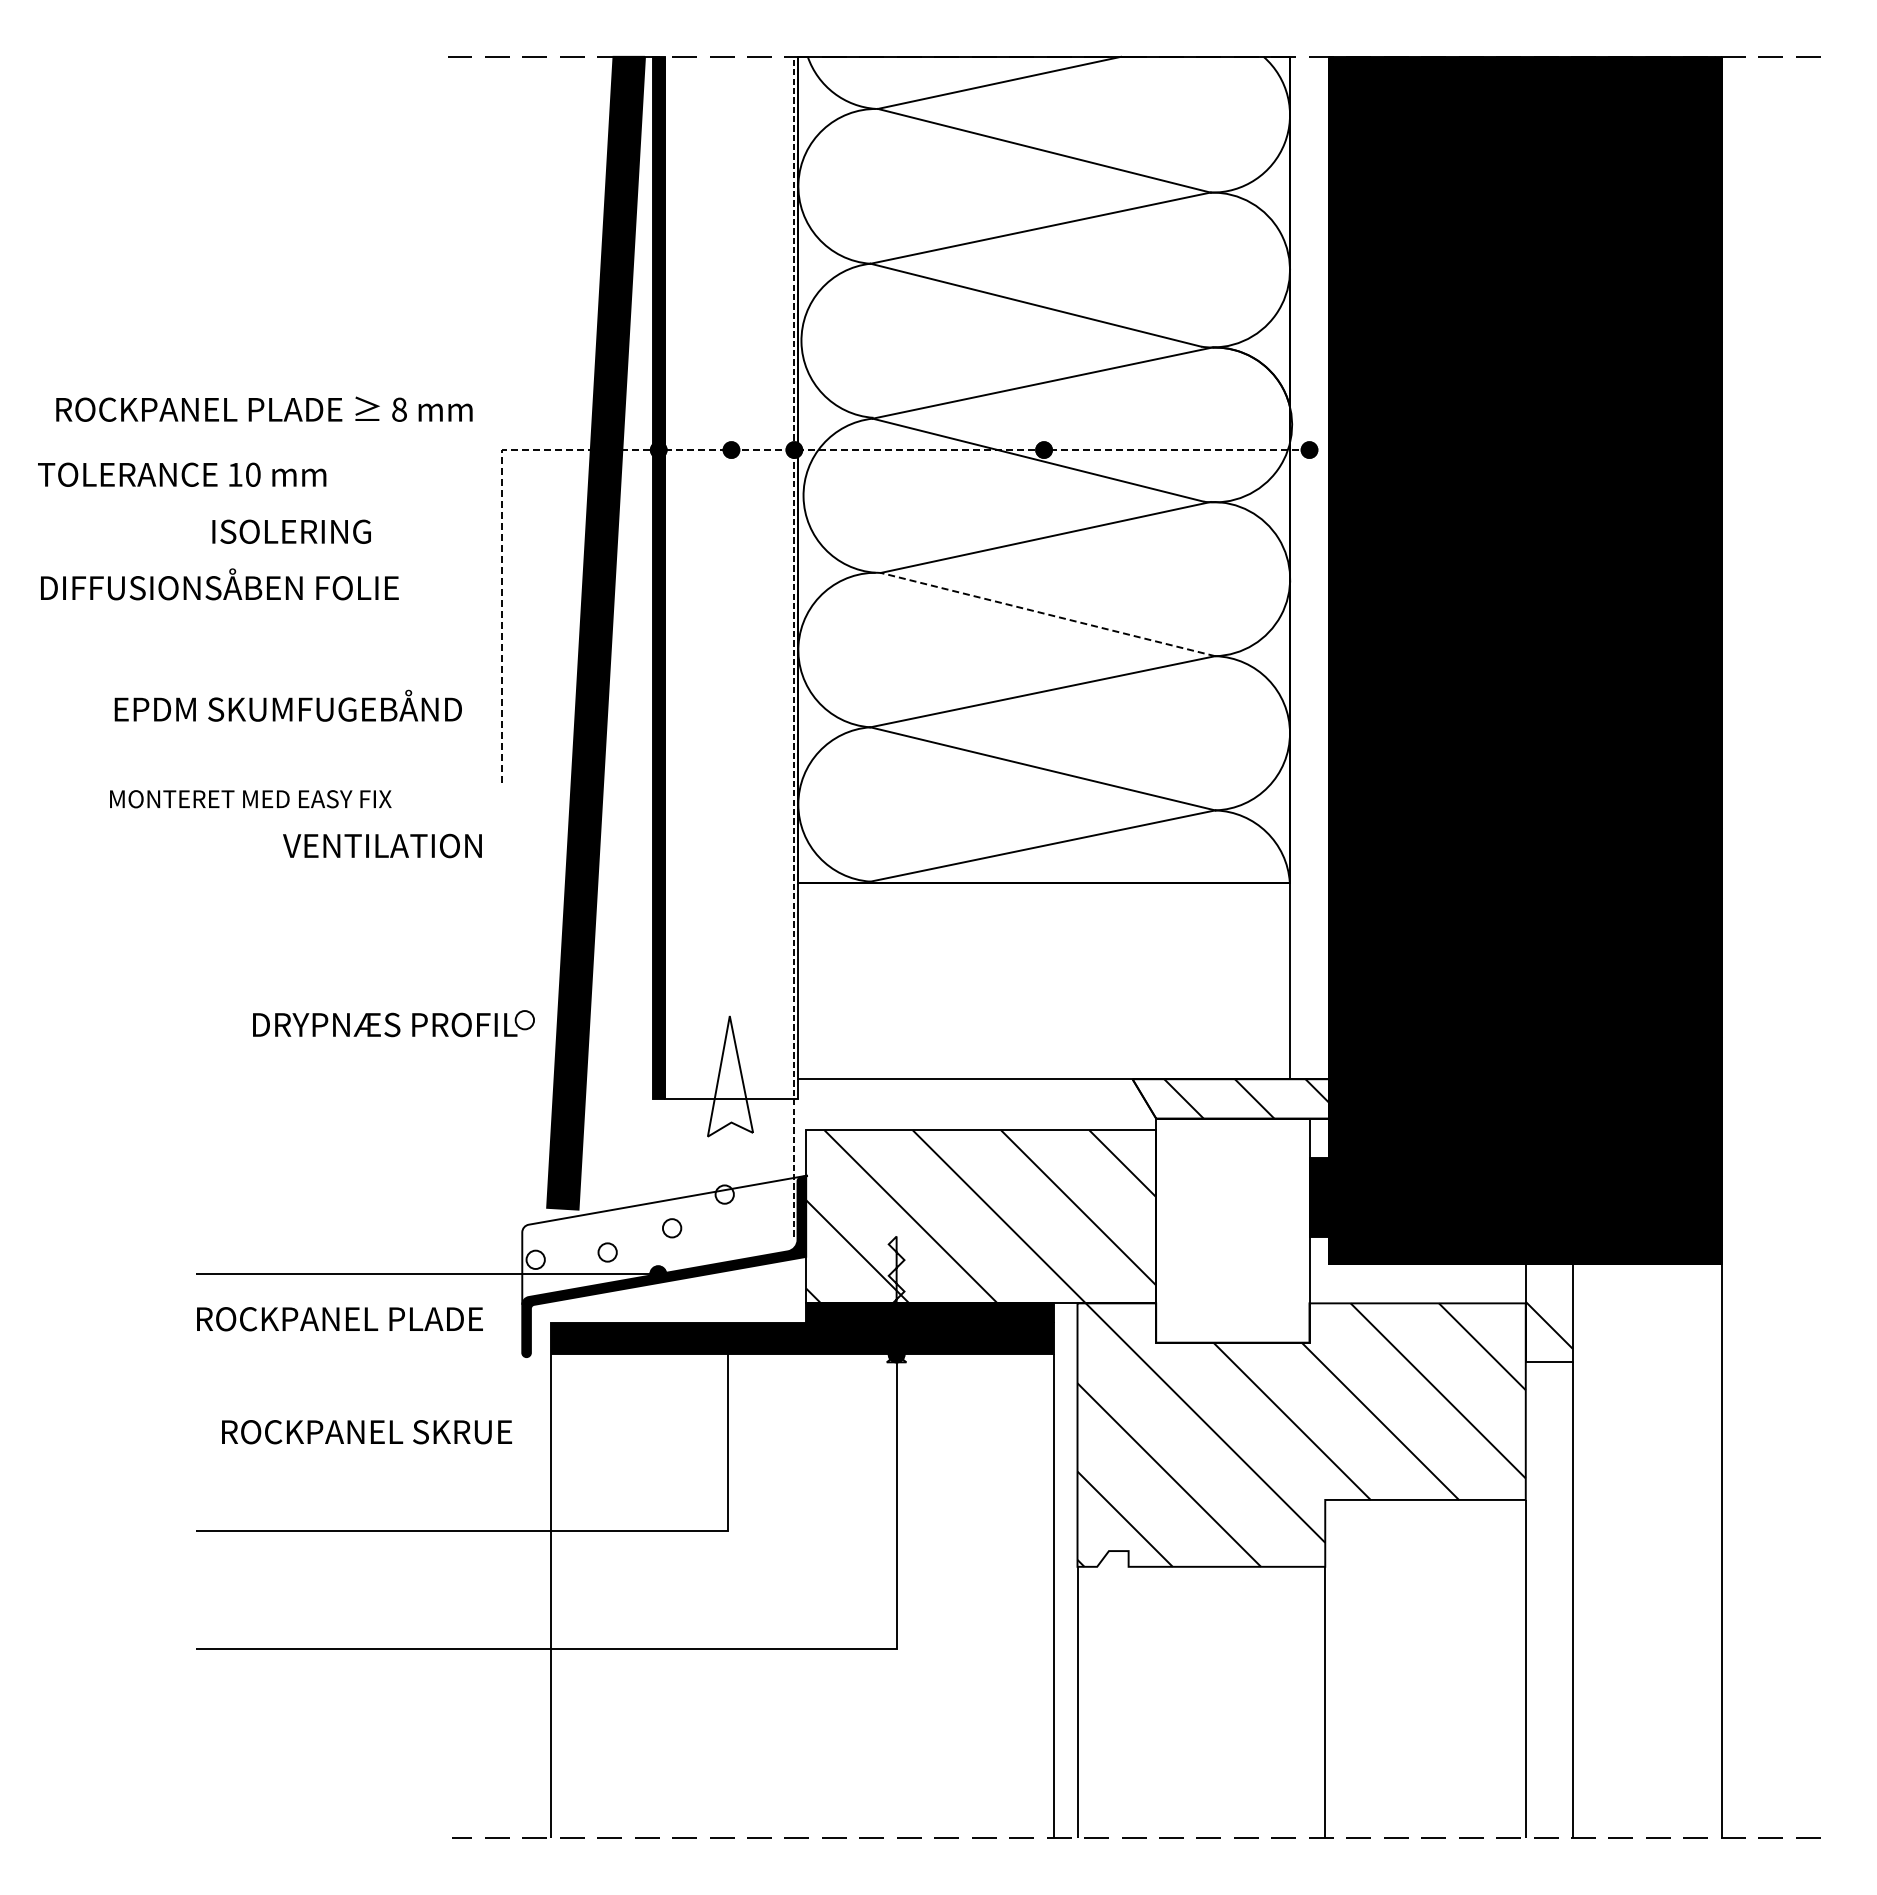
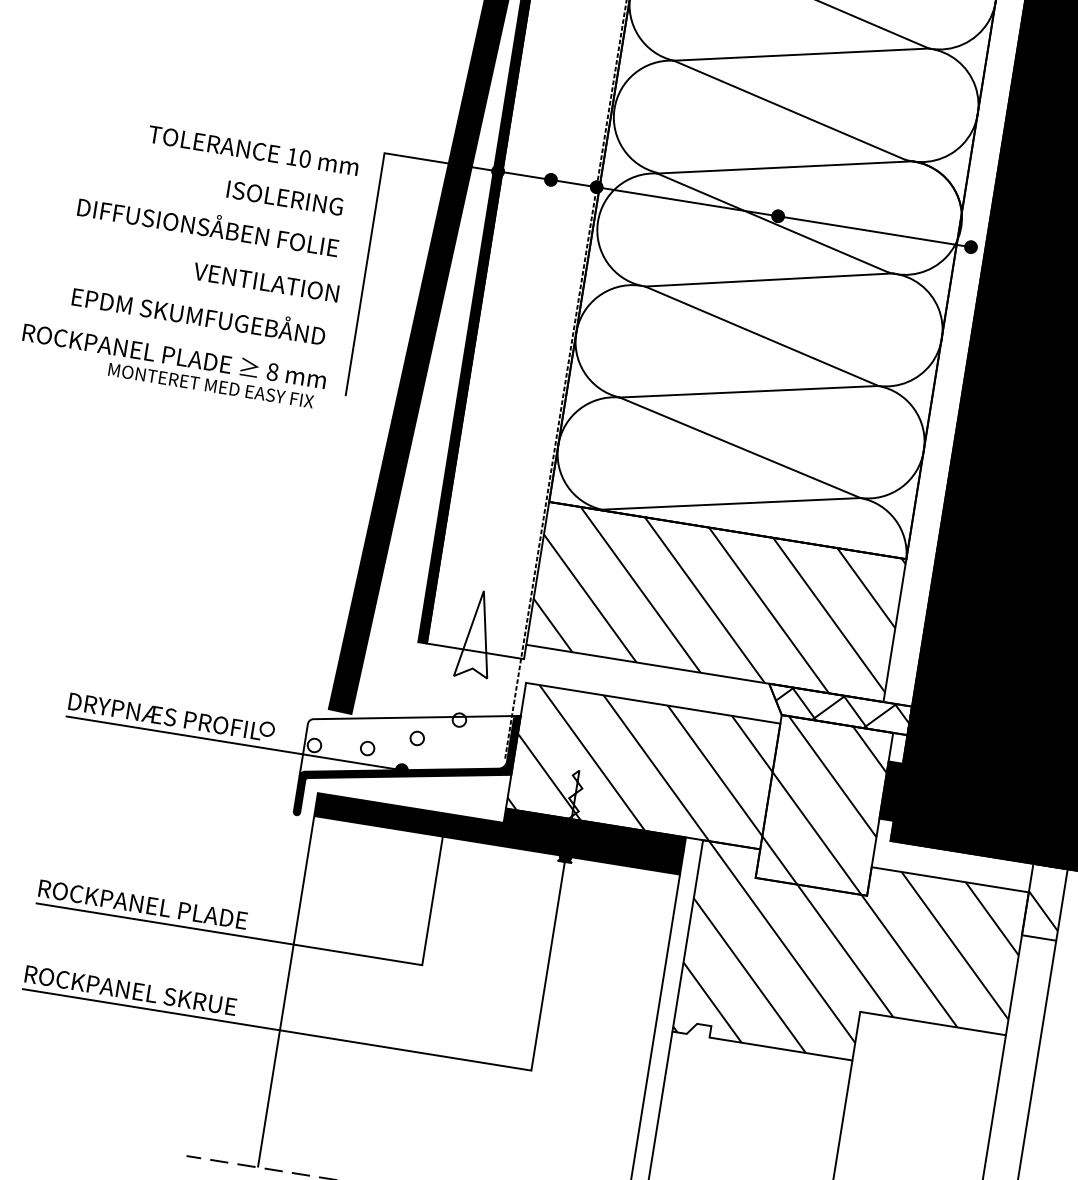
text: (264, 408) -> (174, 355), moved
line: (738, 450) -> (556, 181), dashed -> solid
text: (182, 474) -> (253, 150), moved
text: (291, 531) -> (285, 197), moved
text: (219, 584) -> (208, 225), moved
line: (1047, 614) -> (761, 336), dashed -> solid
text: (250, 799) -> (210, 385), moved
text: (382, 845) -> (266, 282), moved
hatch: (1043, 980) -> (715, 601), added
part: (393, 1023) -> (171, 716), moved
hatch: (1226, 1098) -> (835, 708), added
hatch: (1232, 1230) -> (824, 805), added
text: (339, 1319) -> (142, 904), moved
text: (366, 1432) -> (130, 990), moved

